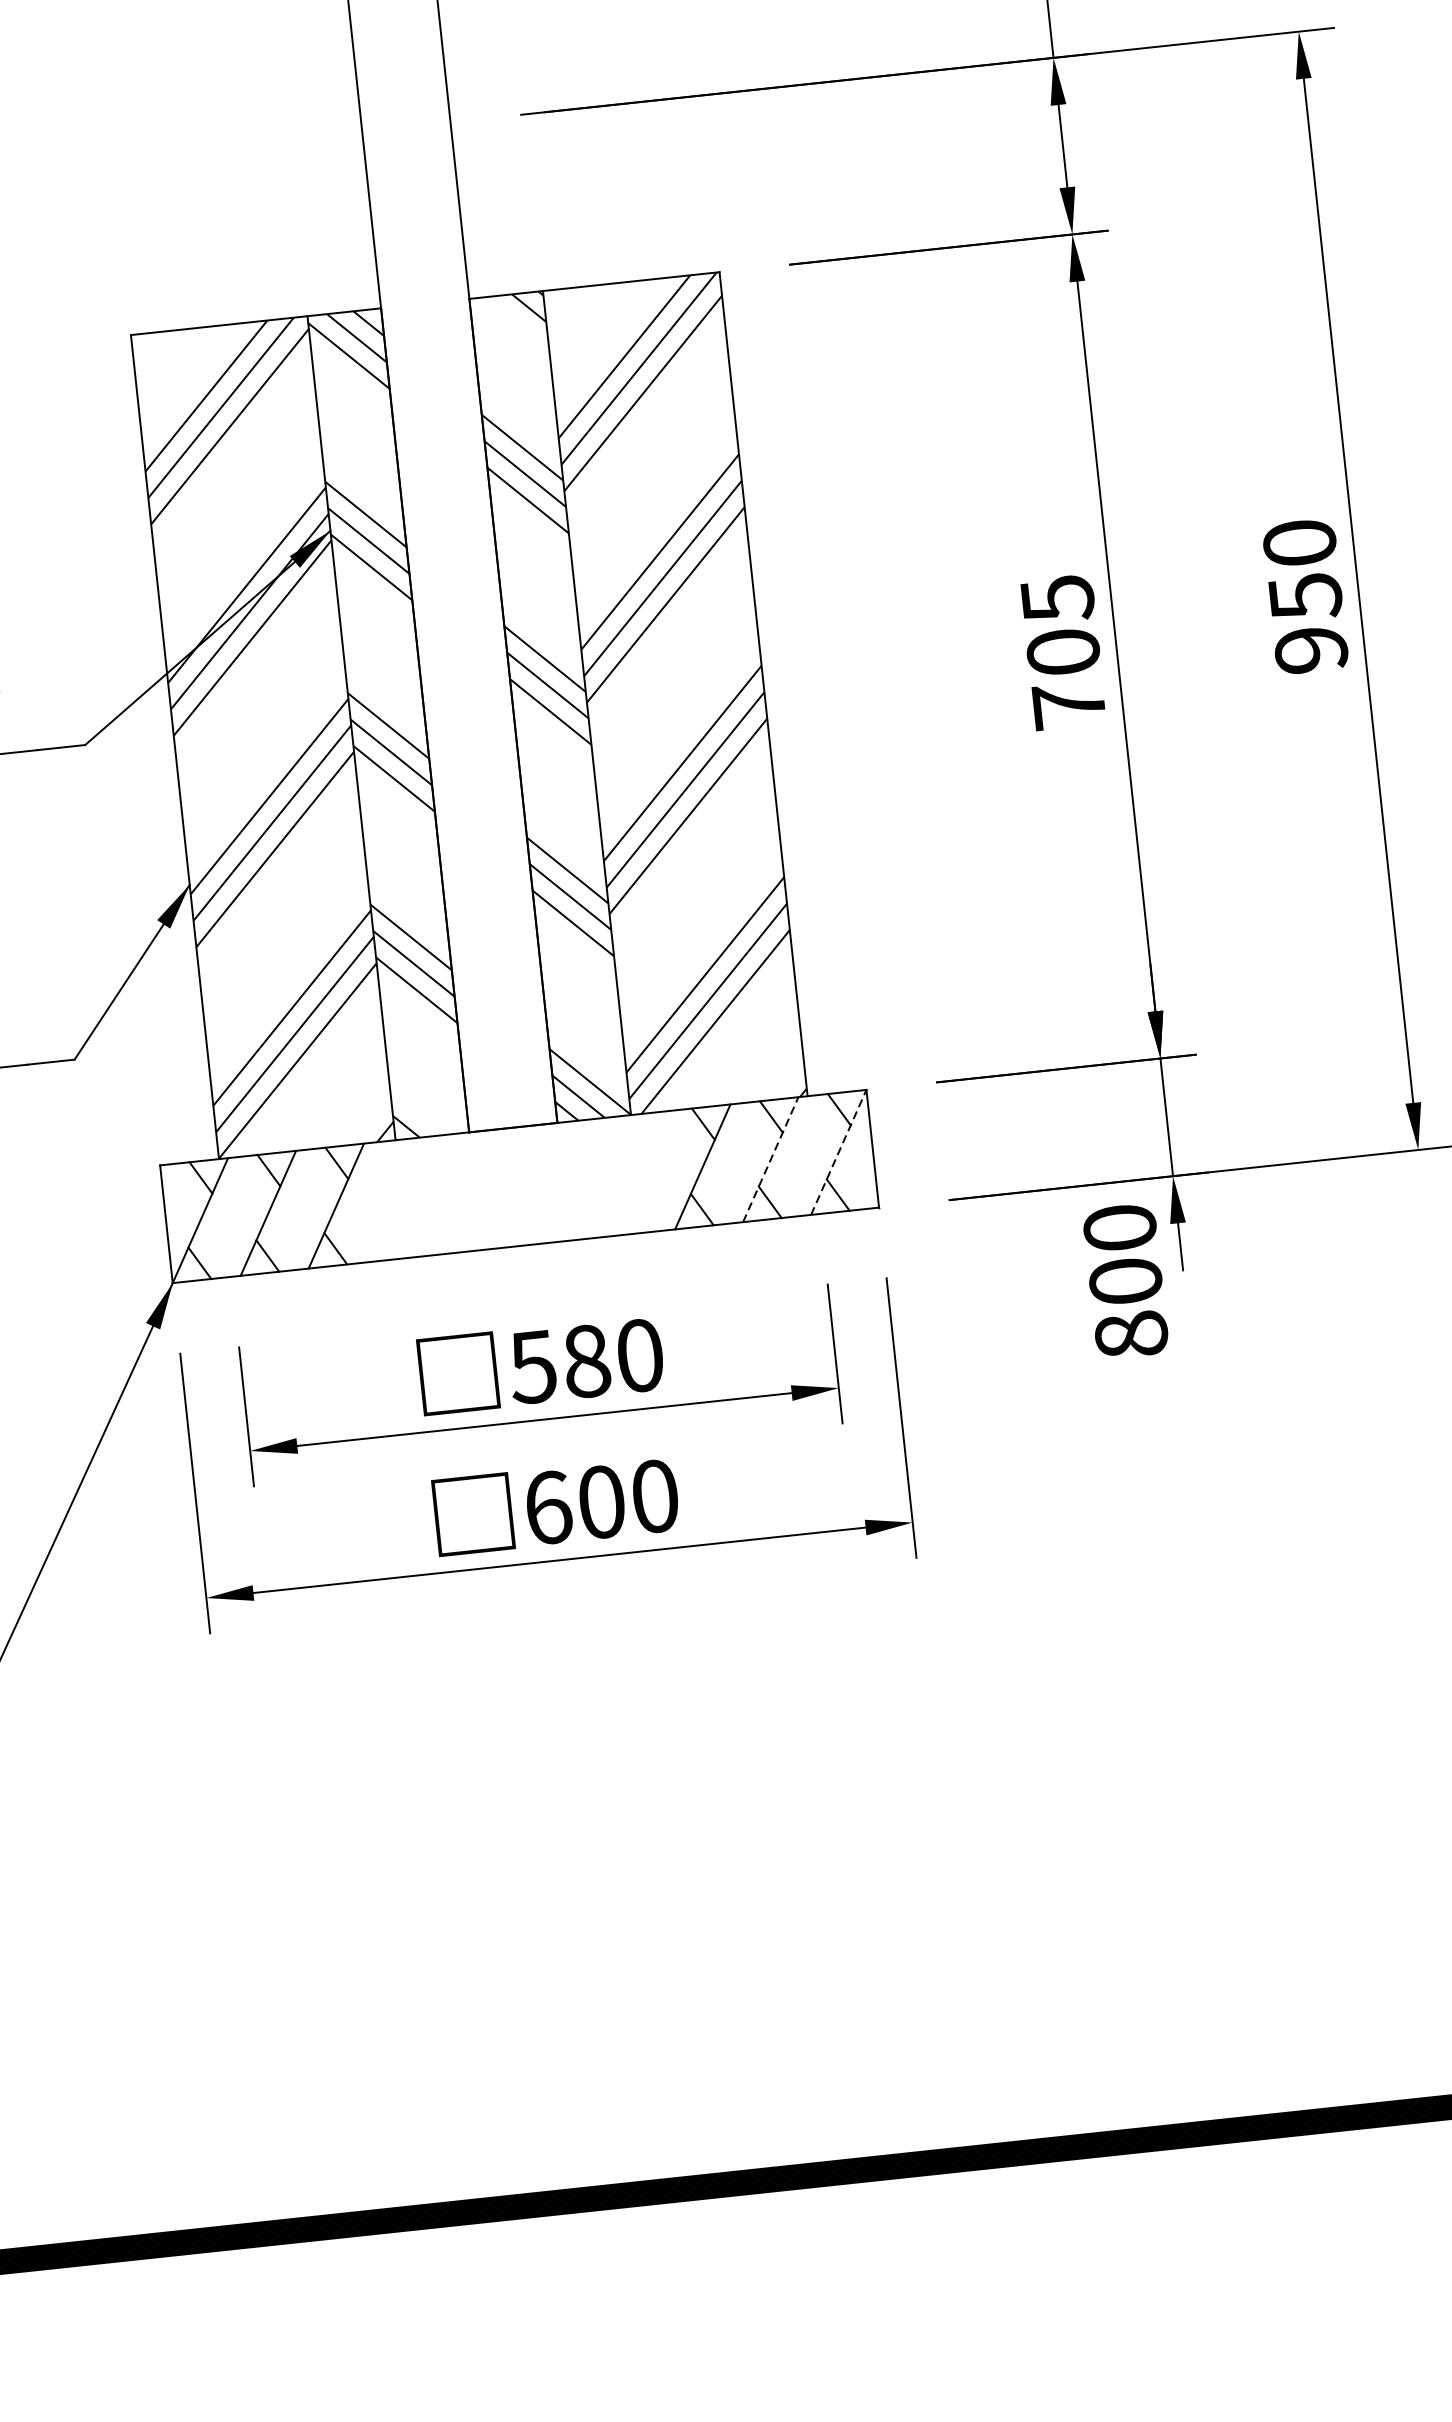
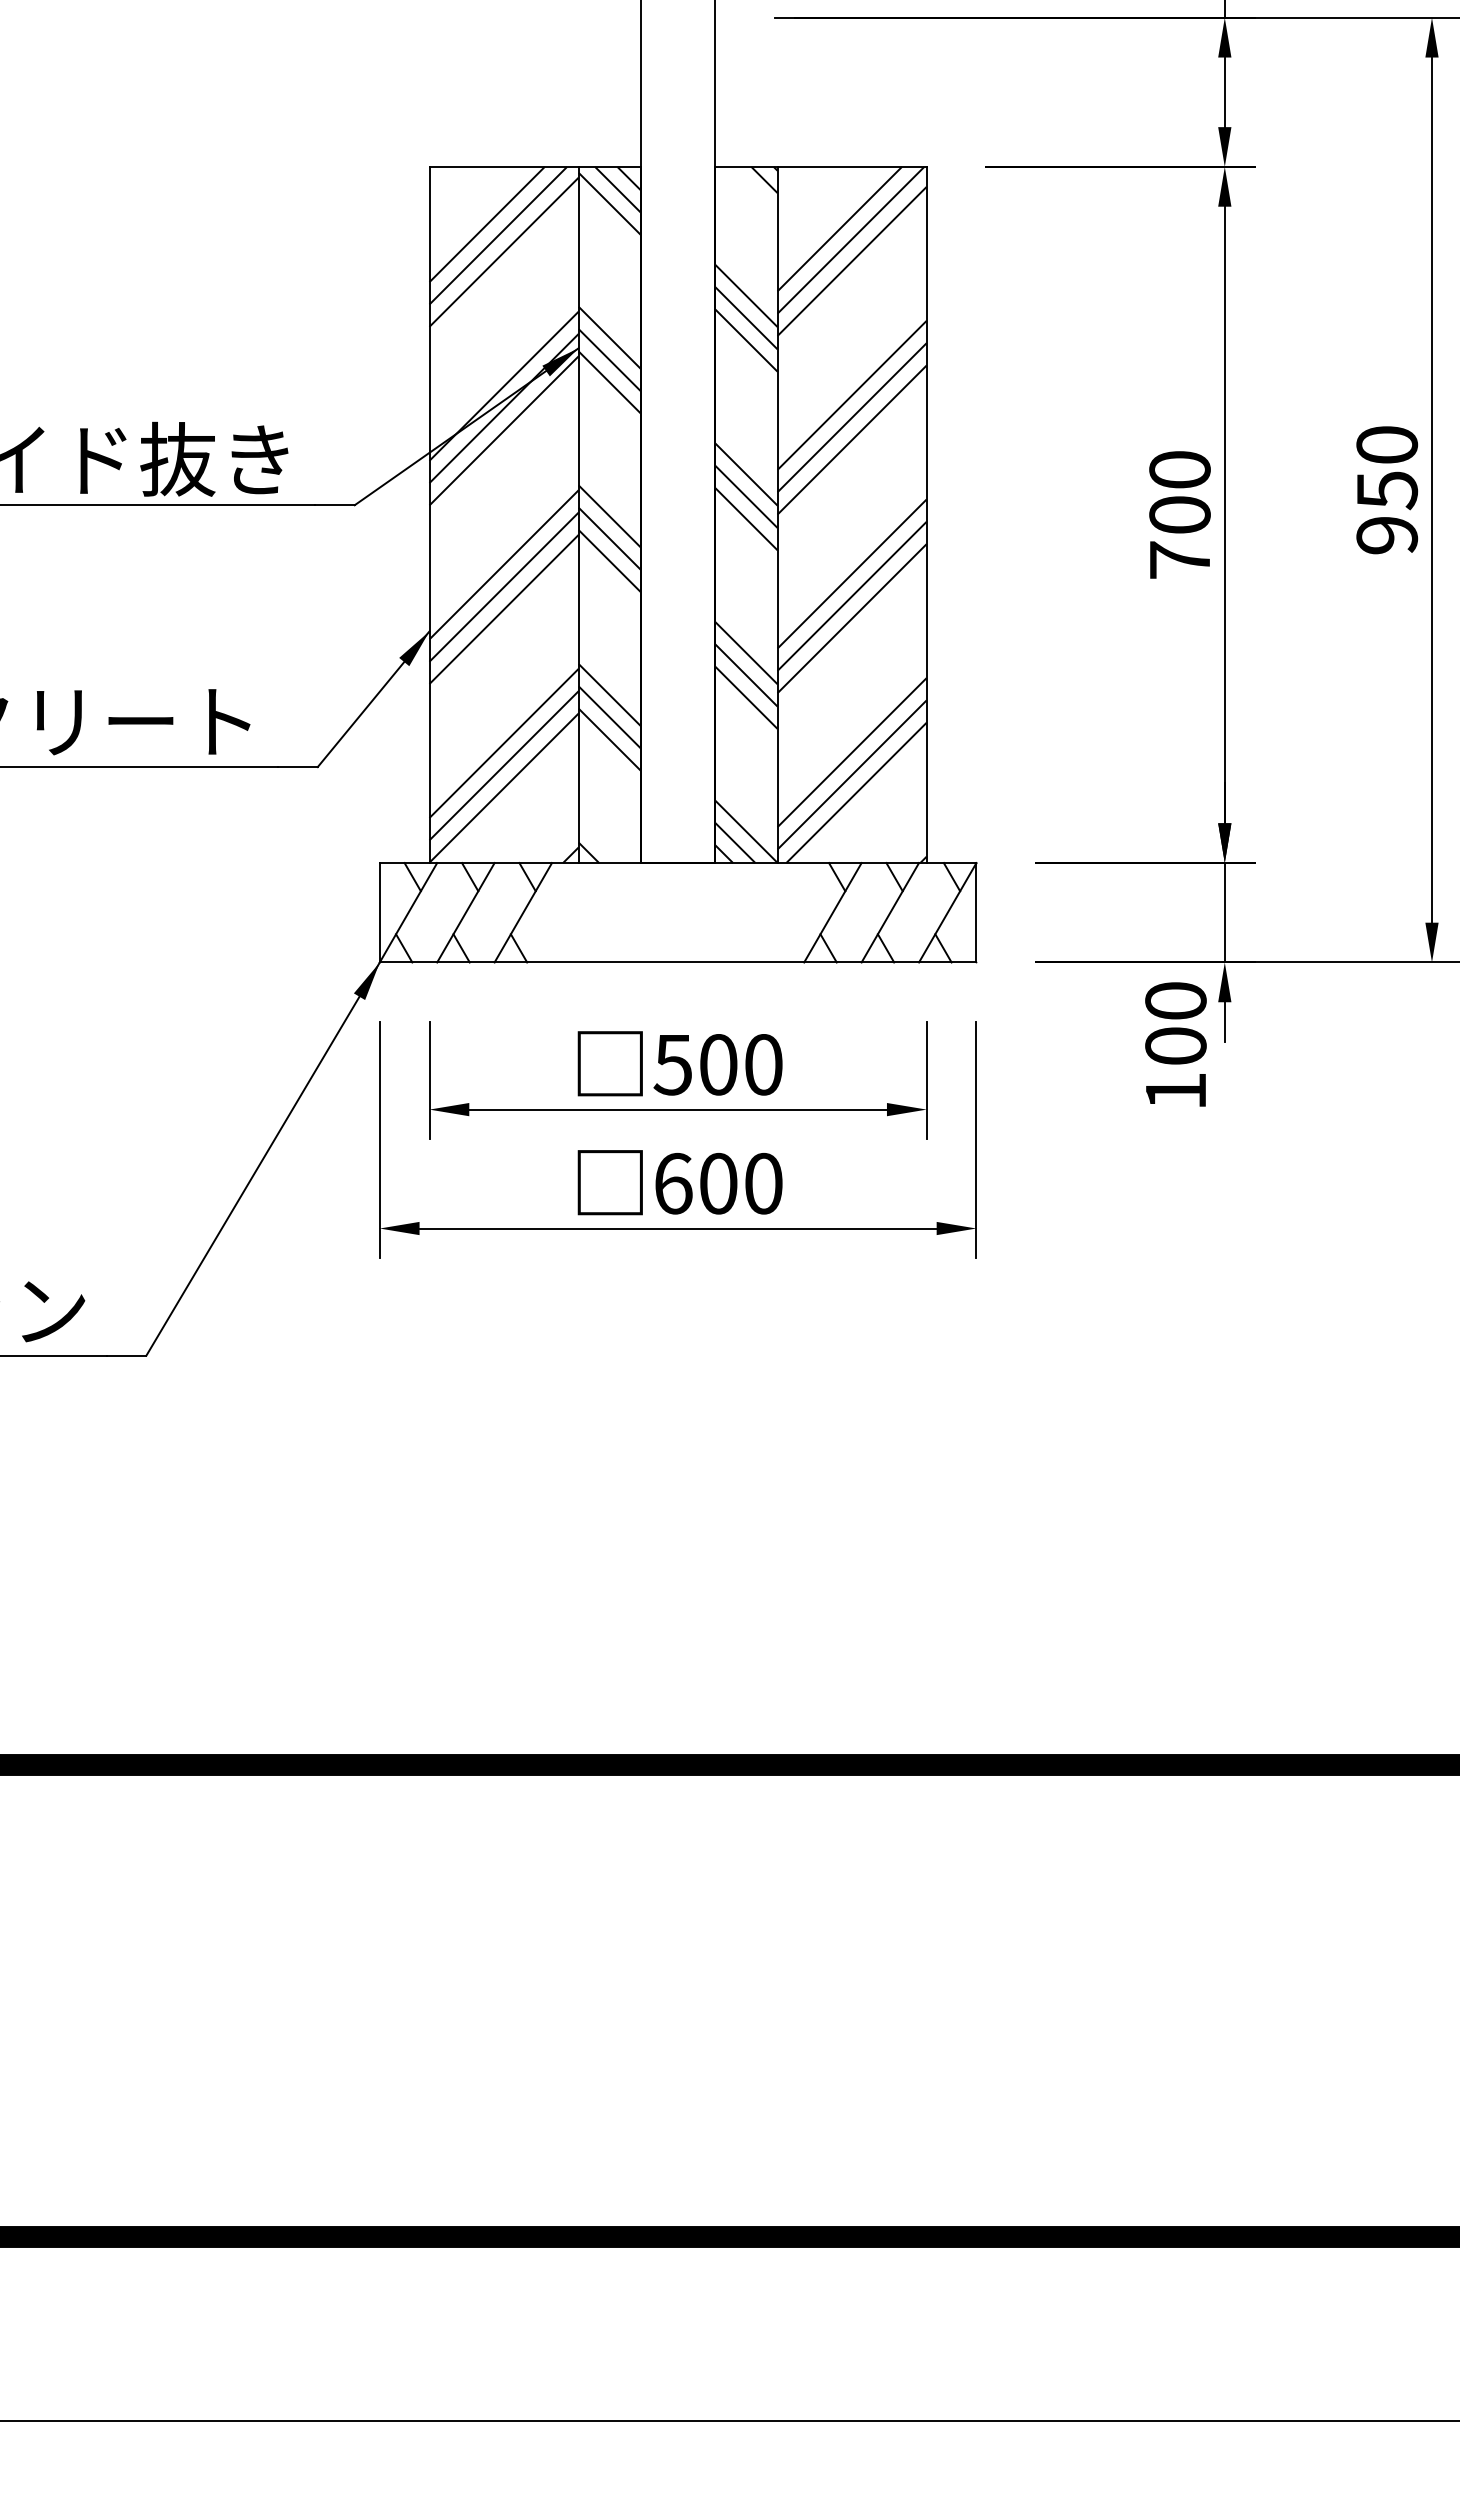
text: (1057, 599) -> (1179, 470), 705 -> 700
line: (838, 1152) -> (947, 912), dashed -> solid
line: (770, 1159) -> (890, 912), dashed -> solid
text: (1130, 1333) -> (1175, 1090), 800 -> 100
text: (586, 1361) -> (718, 1064), 580 -> 500

